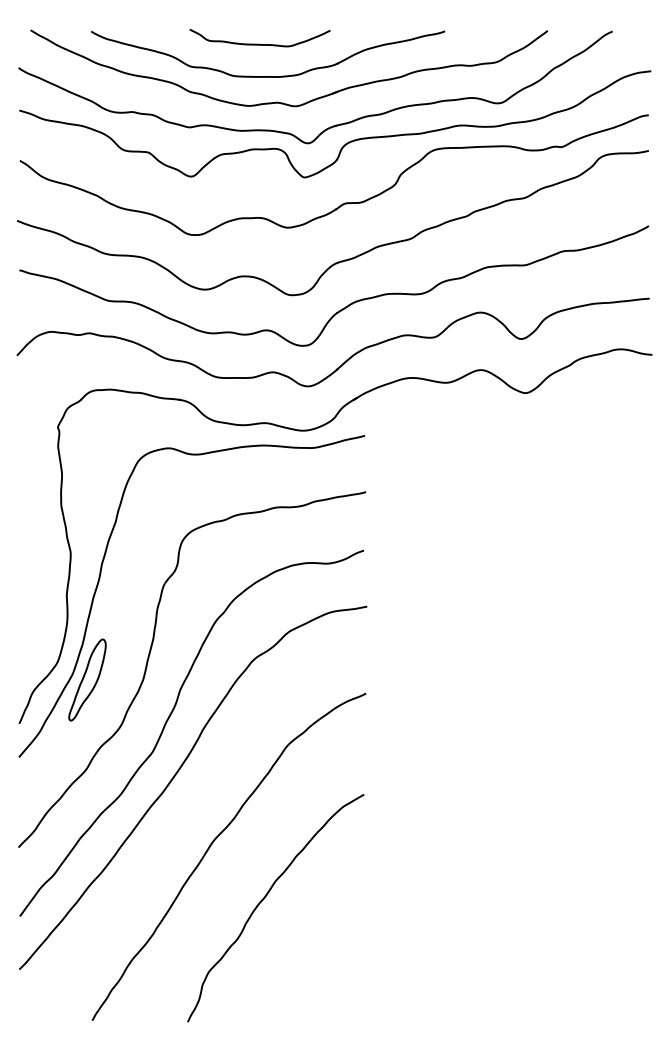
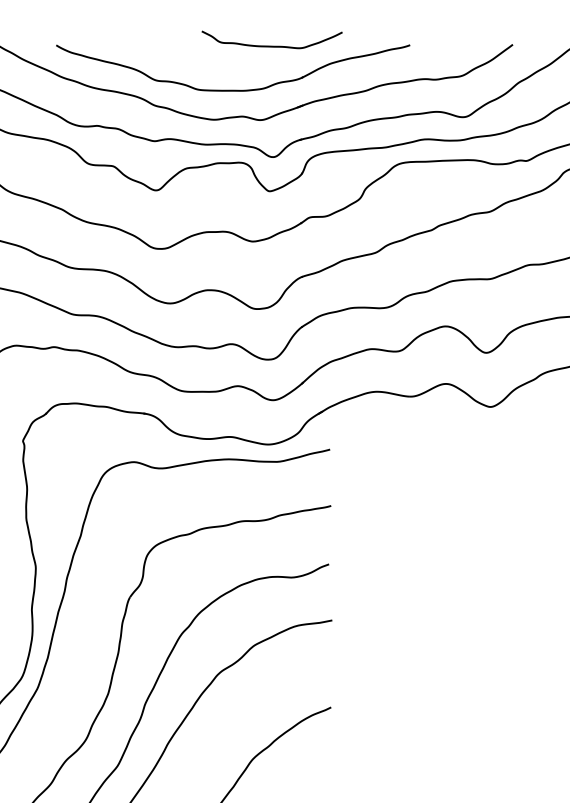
curve: (259, 43) -> (271, 45), moved
part: (87, 679) -> (52, 693), removed

